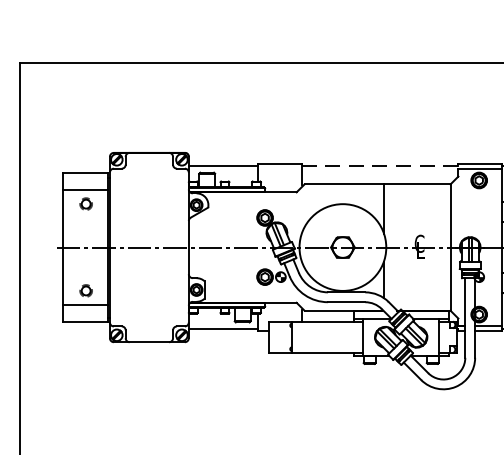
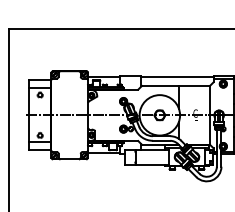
line: (380, 166) -> (177, 77), dashed -> solid

